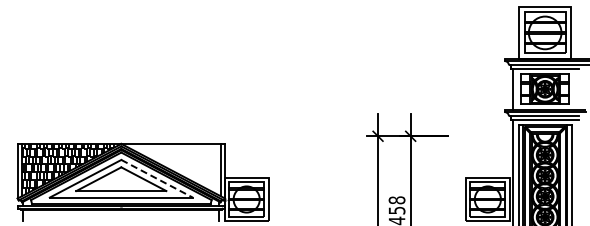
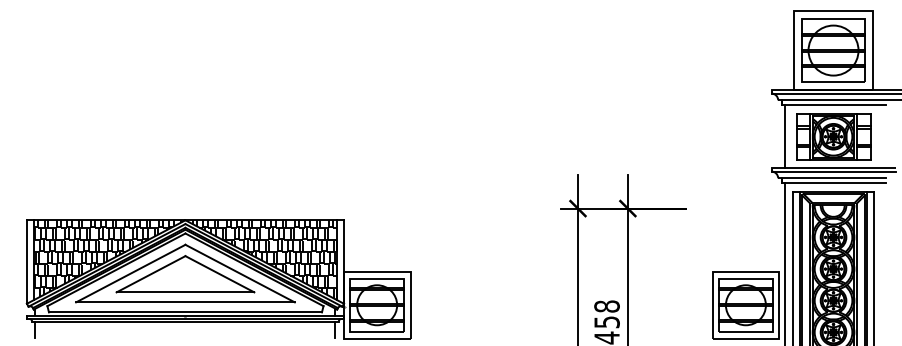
hatch: (173, 169) -> (265, 259), added
line: (157, 179) -> (240, 274), dashed -> solid

